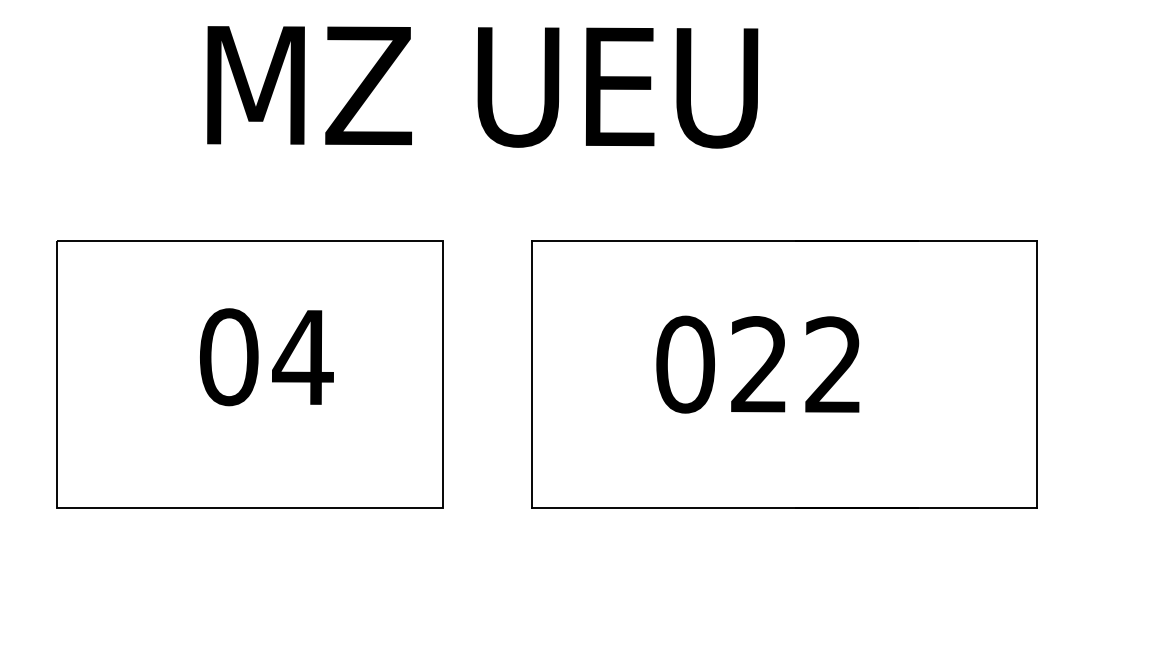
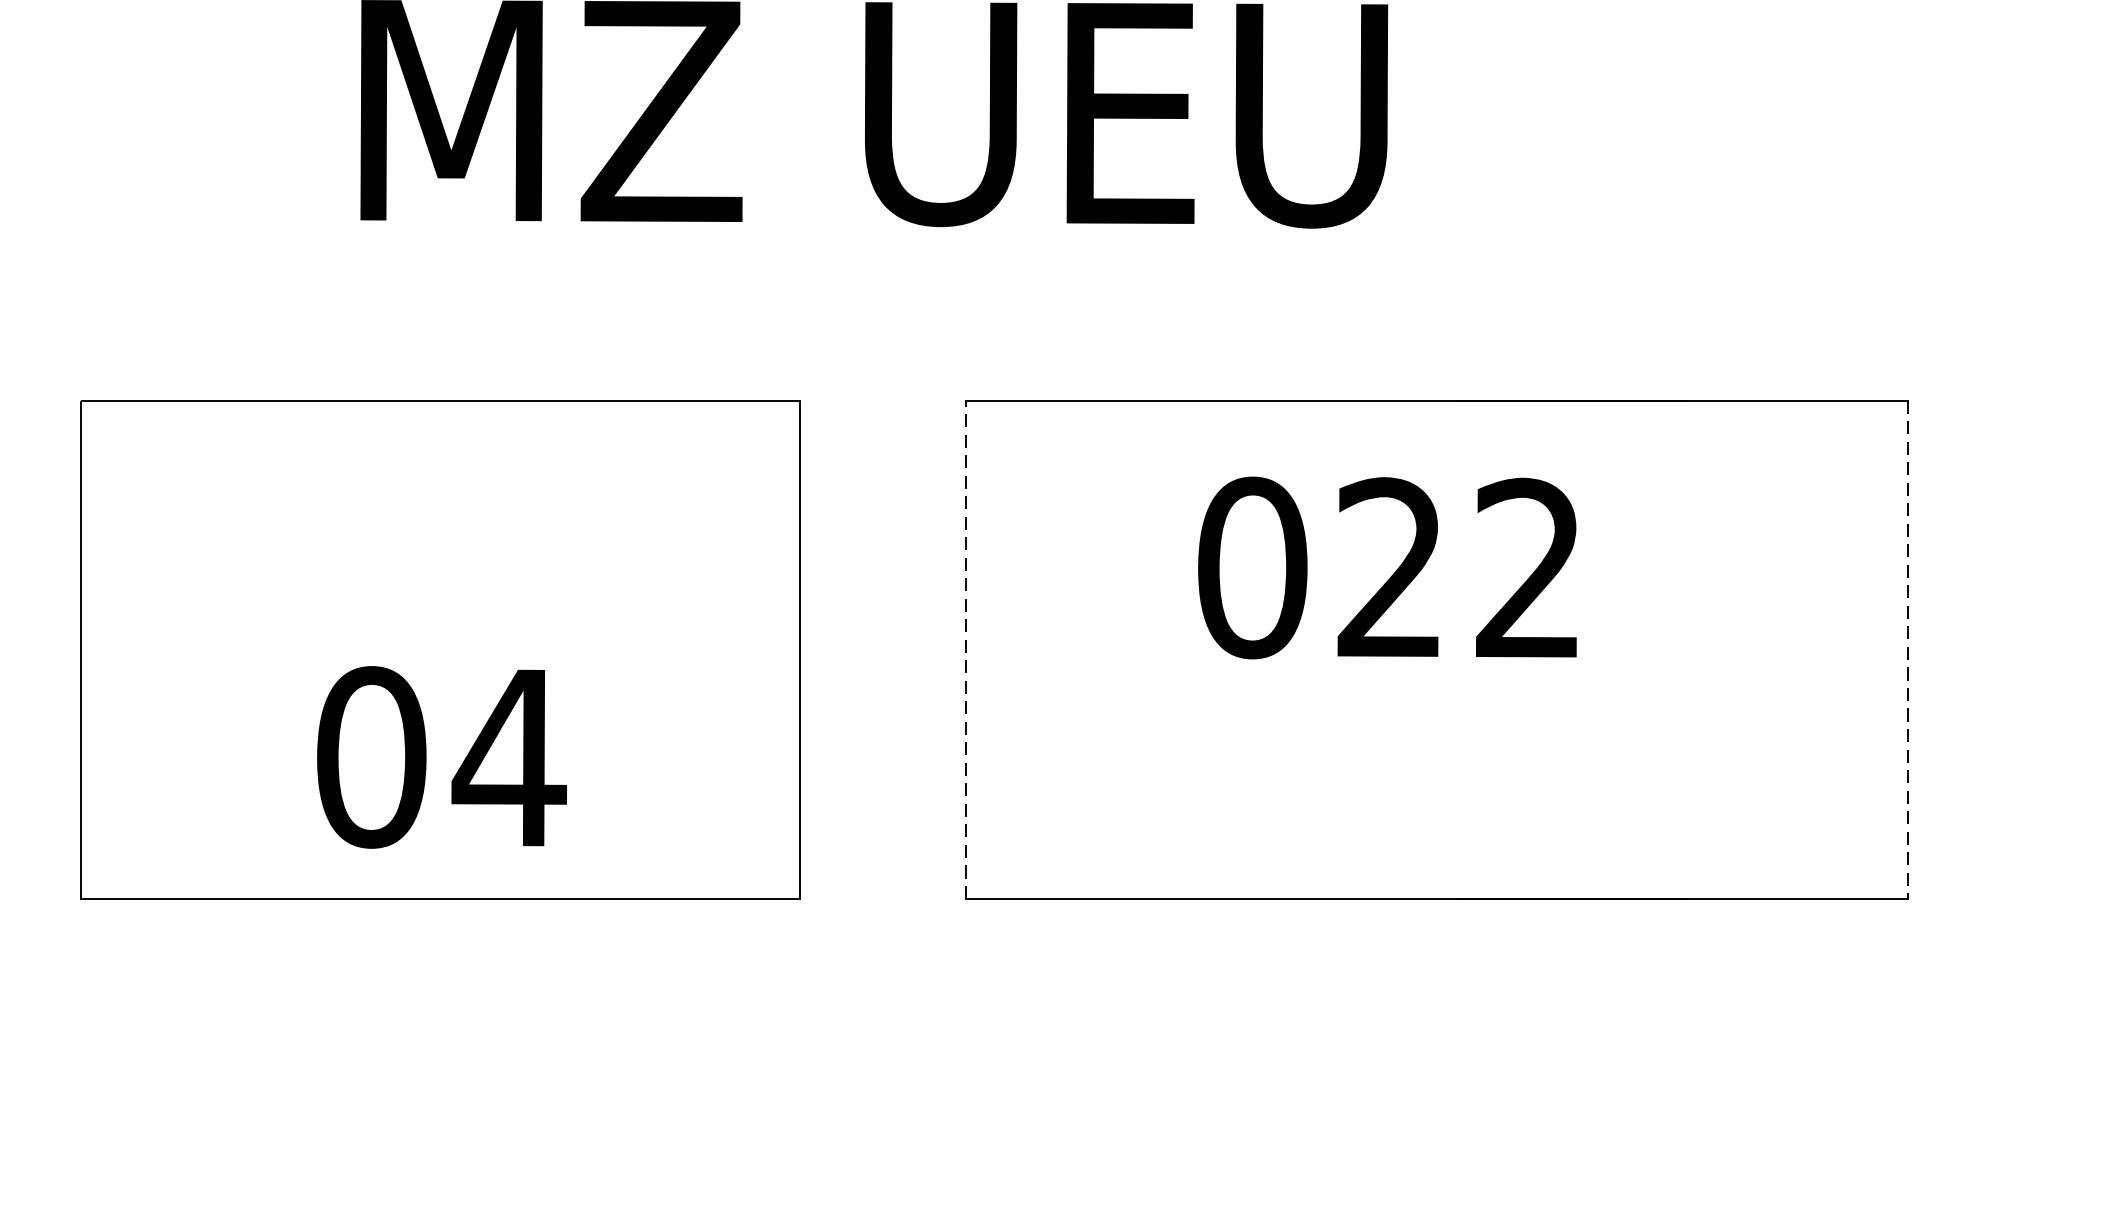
text: (266, 357) -> (441, 757), moved
text: (757, 364) -> (1386, 567), moved
line: (532, 374) -> (967, 649), solid -> dashed
line: (1036, 374) -> (1907, 649), solid -> dashed

